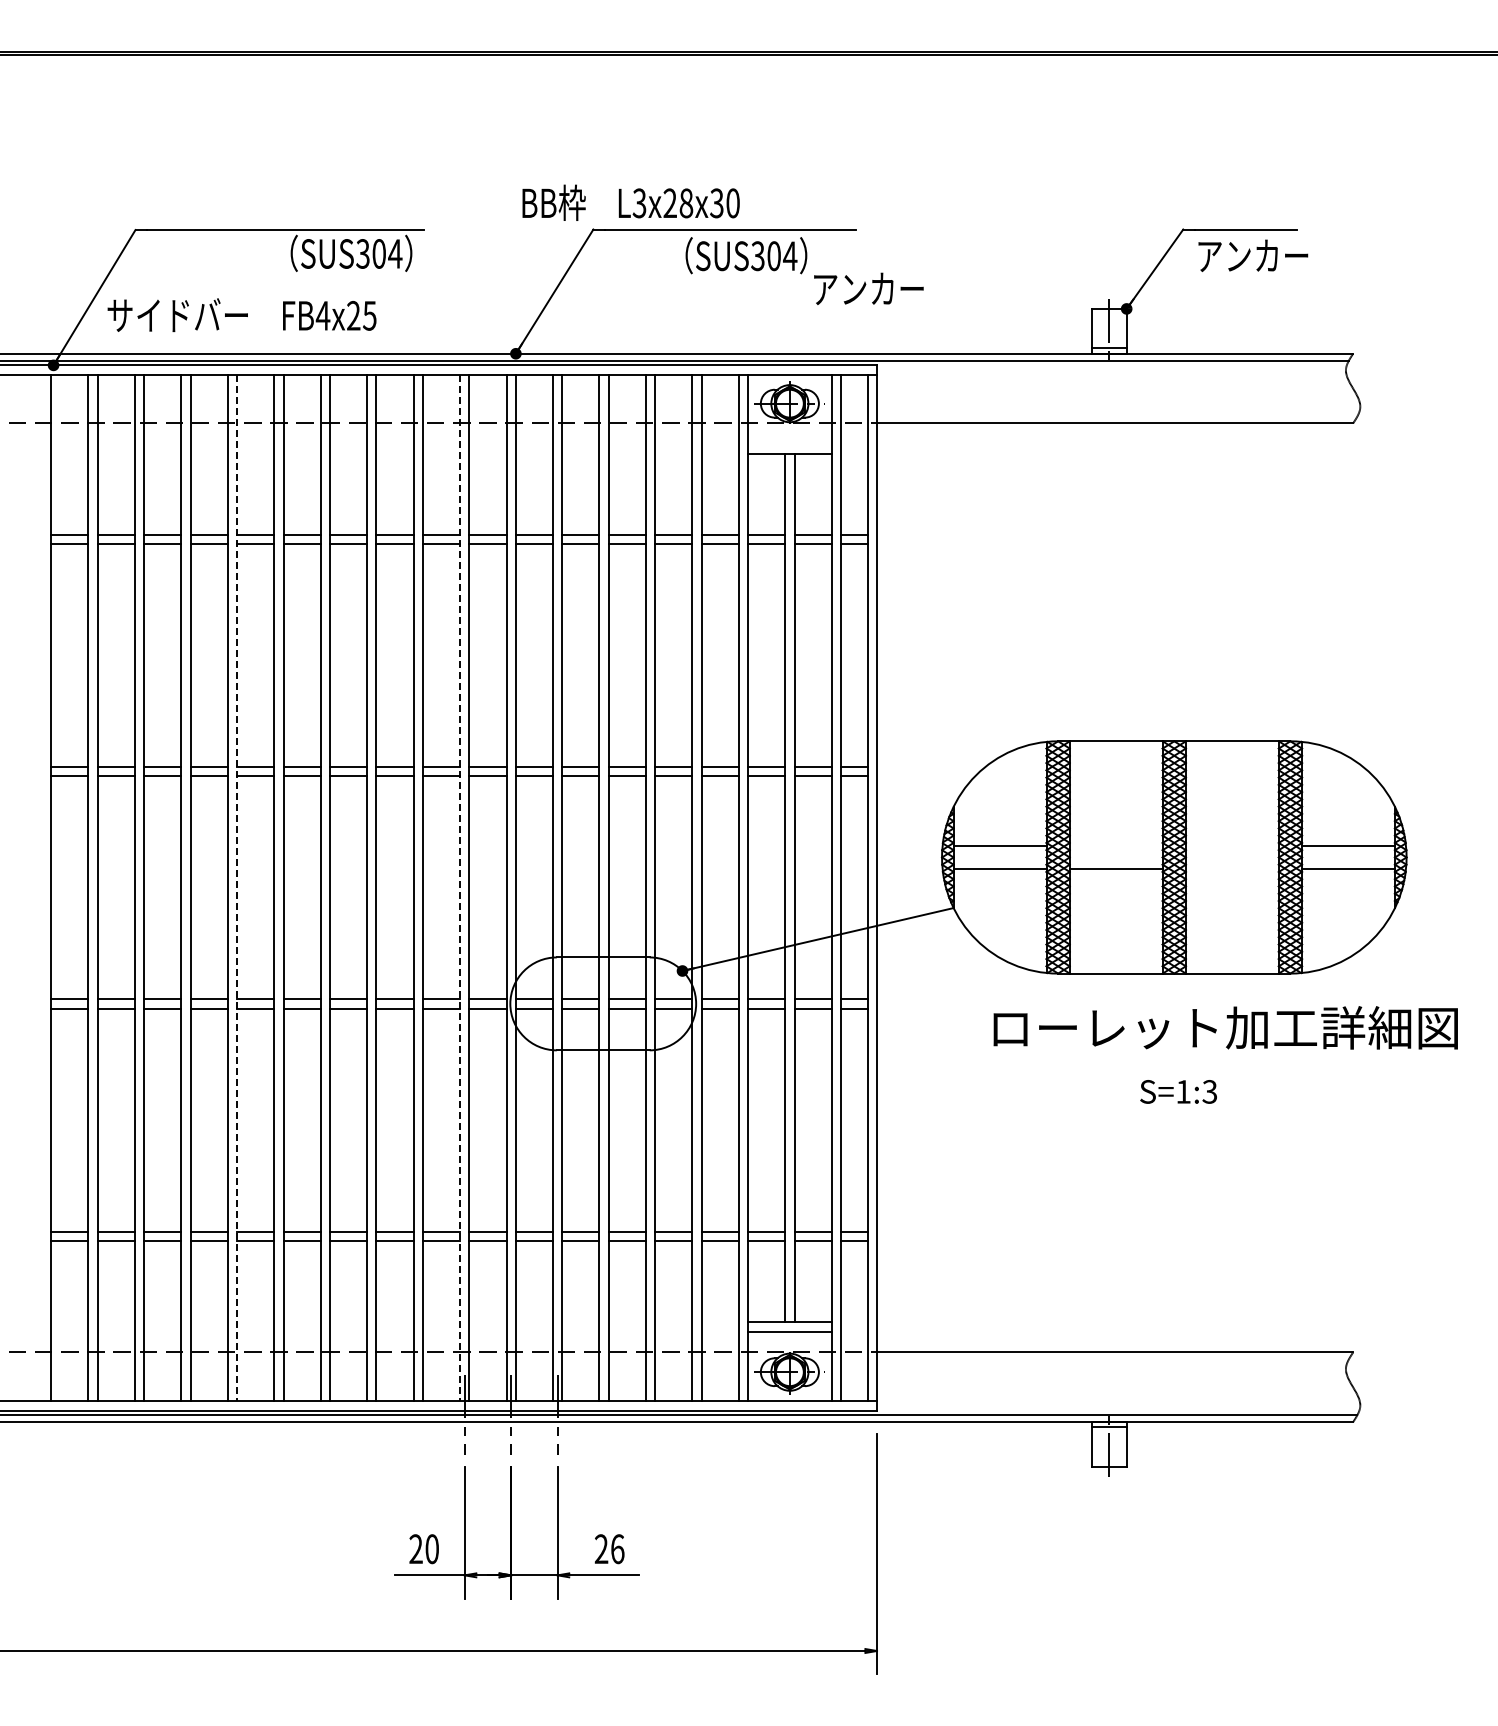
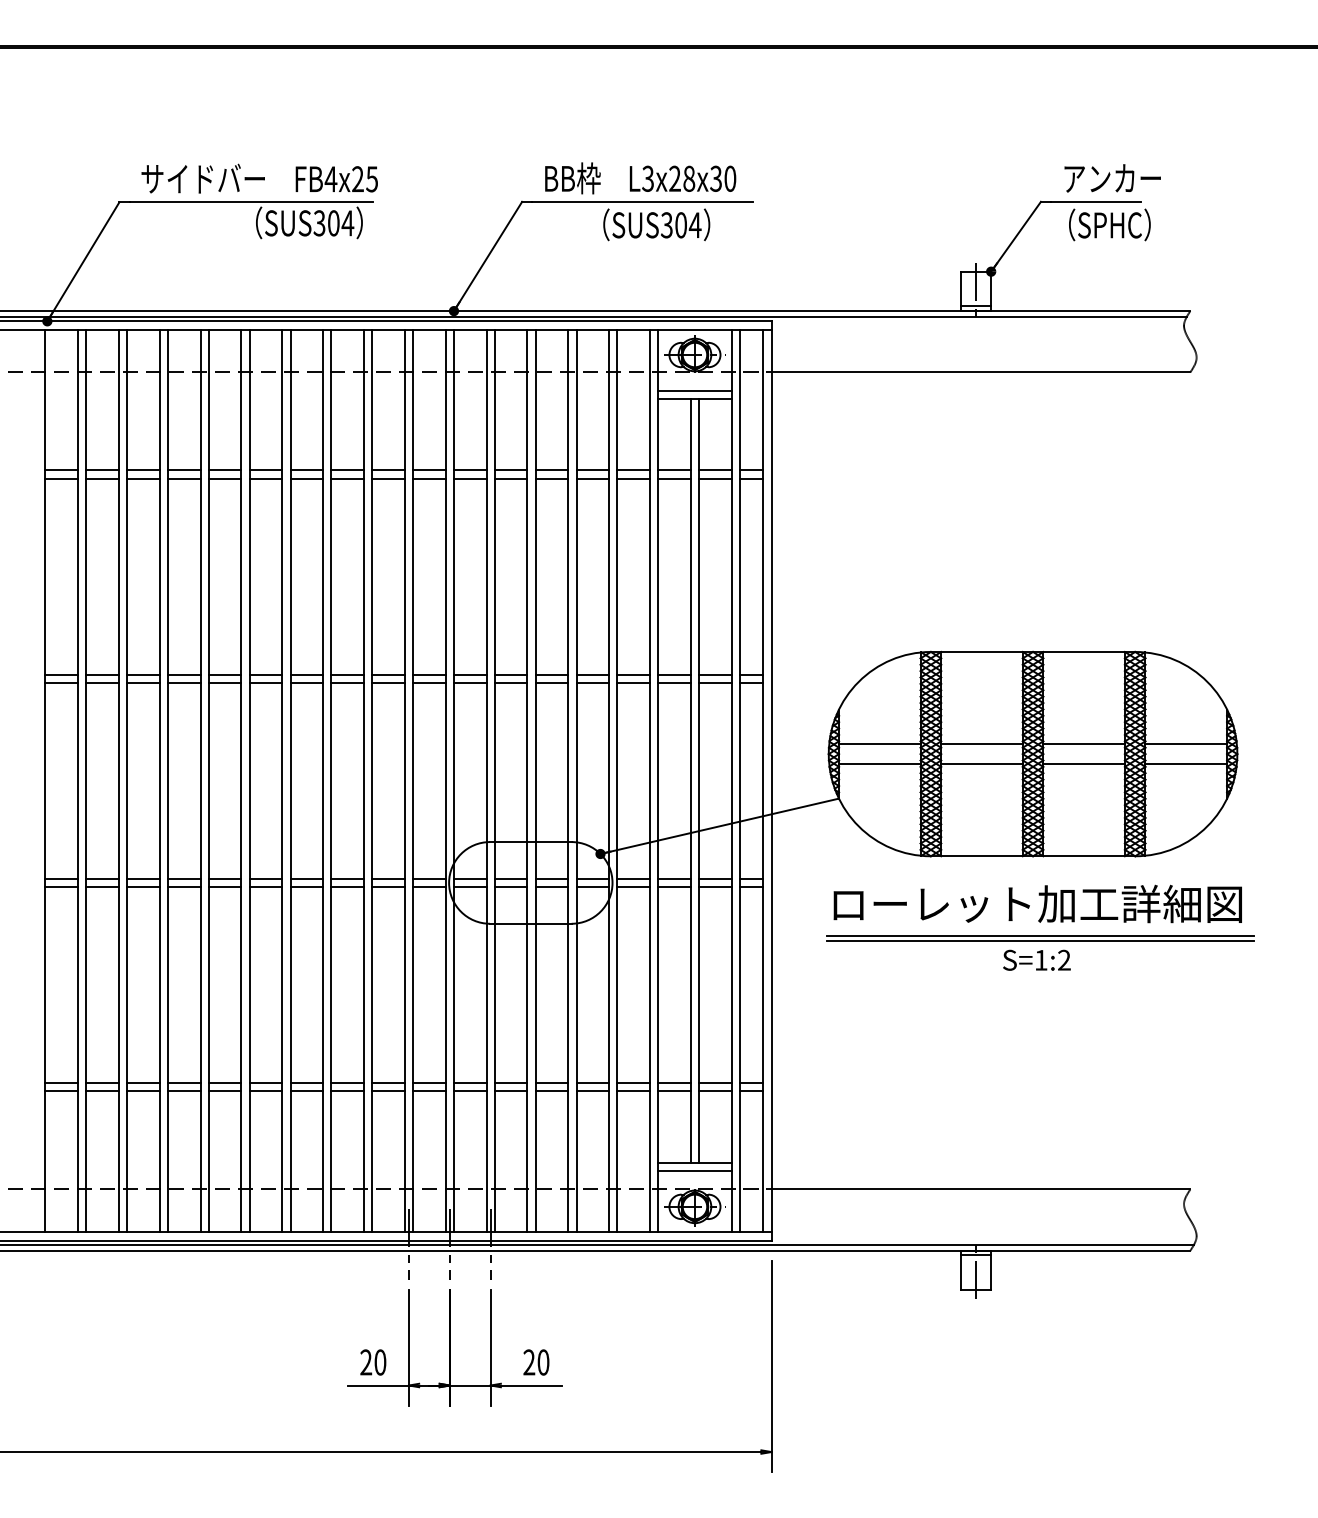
text: (630, 202) -> (640, 178), moved
text: (1253, 255) -> (1102, 224), アンカー -> （SPHC）
text: (868, 288) -> (1112, 178), moved
text: (241, 315) -> (259, 178), moved
line: (789, 444) -> (694, 390), added
line: (1115, 845) -> (981, 743), added
line: (1231, 845) -> (1083, 743), added
line: (1231, 869) -> (1083, 764), added
line: (237, 888) -> (209, 781), dashed -> solid
line: (460, 888) -> (405, 781), dashed -> solid
text: (1225, 1027) -> (1037, 903), moved
line: (1182, 1063) -> (1040, 935), added
line: (1182, 1069) -> (1040, 940), added
text: (1209, 1091) -> (1064, 959), S=1:3 -> S=1:2
text: (617, 1549) -> (543, 1362), 26 -> 20

